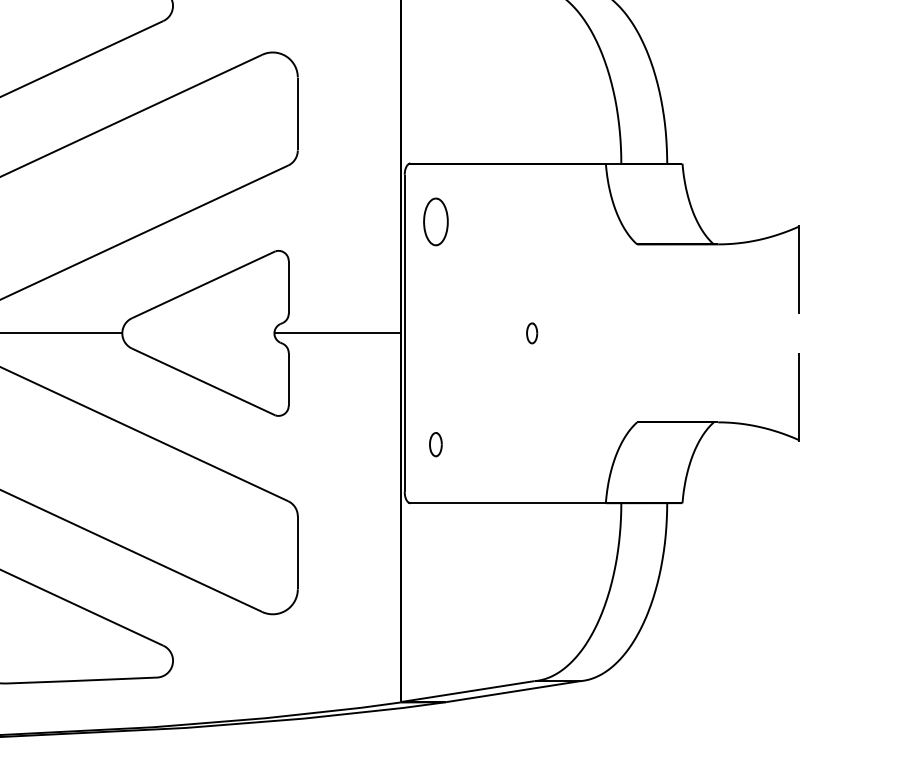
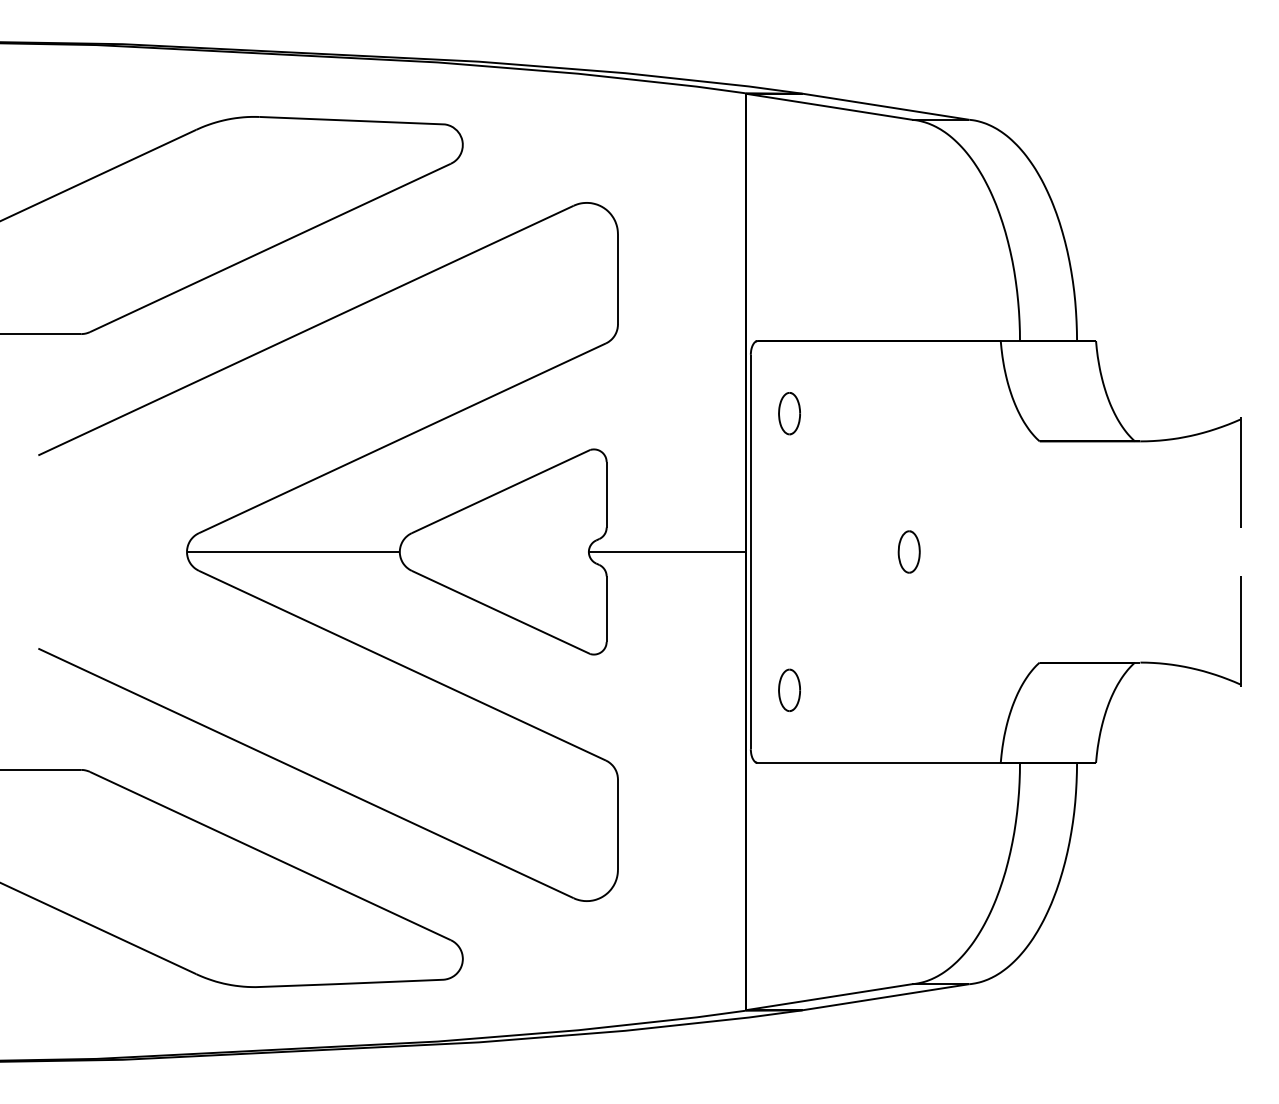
part: (435, 221) -> (789, 413), size x0.71
part: (531, 332) -> (908, 551), size x1.67
part: (435, 444) -> (789, 689), size x1.43

